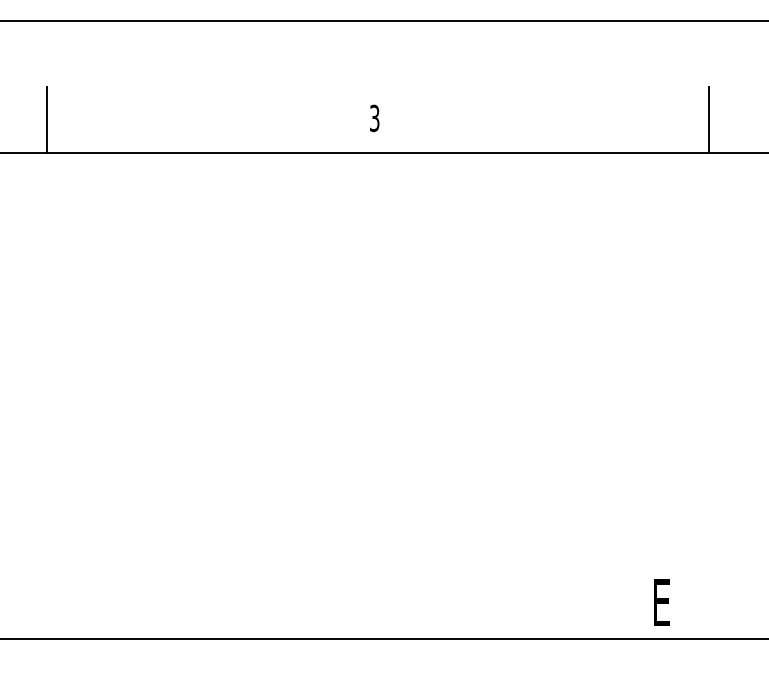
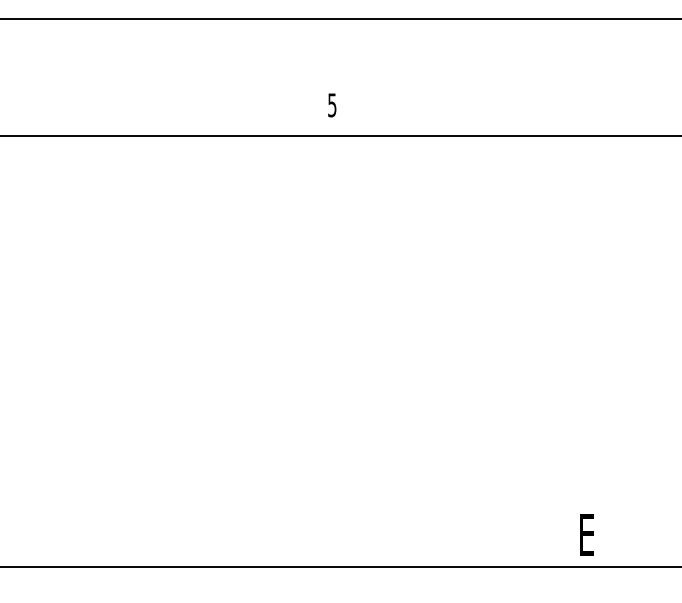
text: (374, 117) -> (332, 104), 3 -> 5
line: (46, 120) -> (41, 107), removed
line: (708, 120) -> (628, 107), removed

